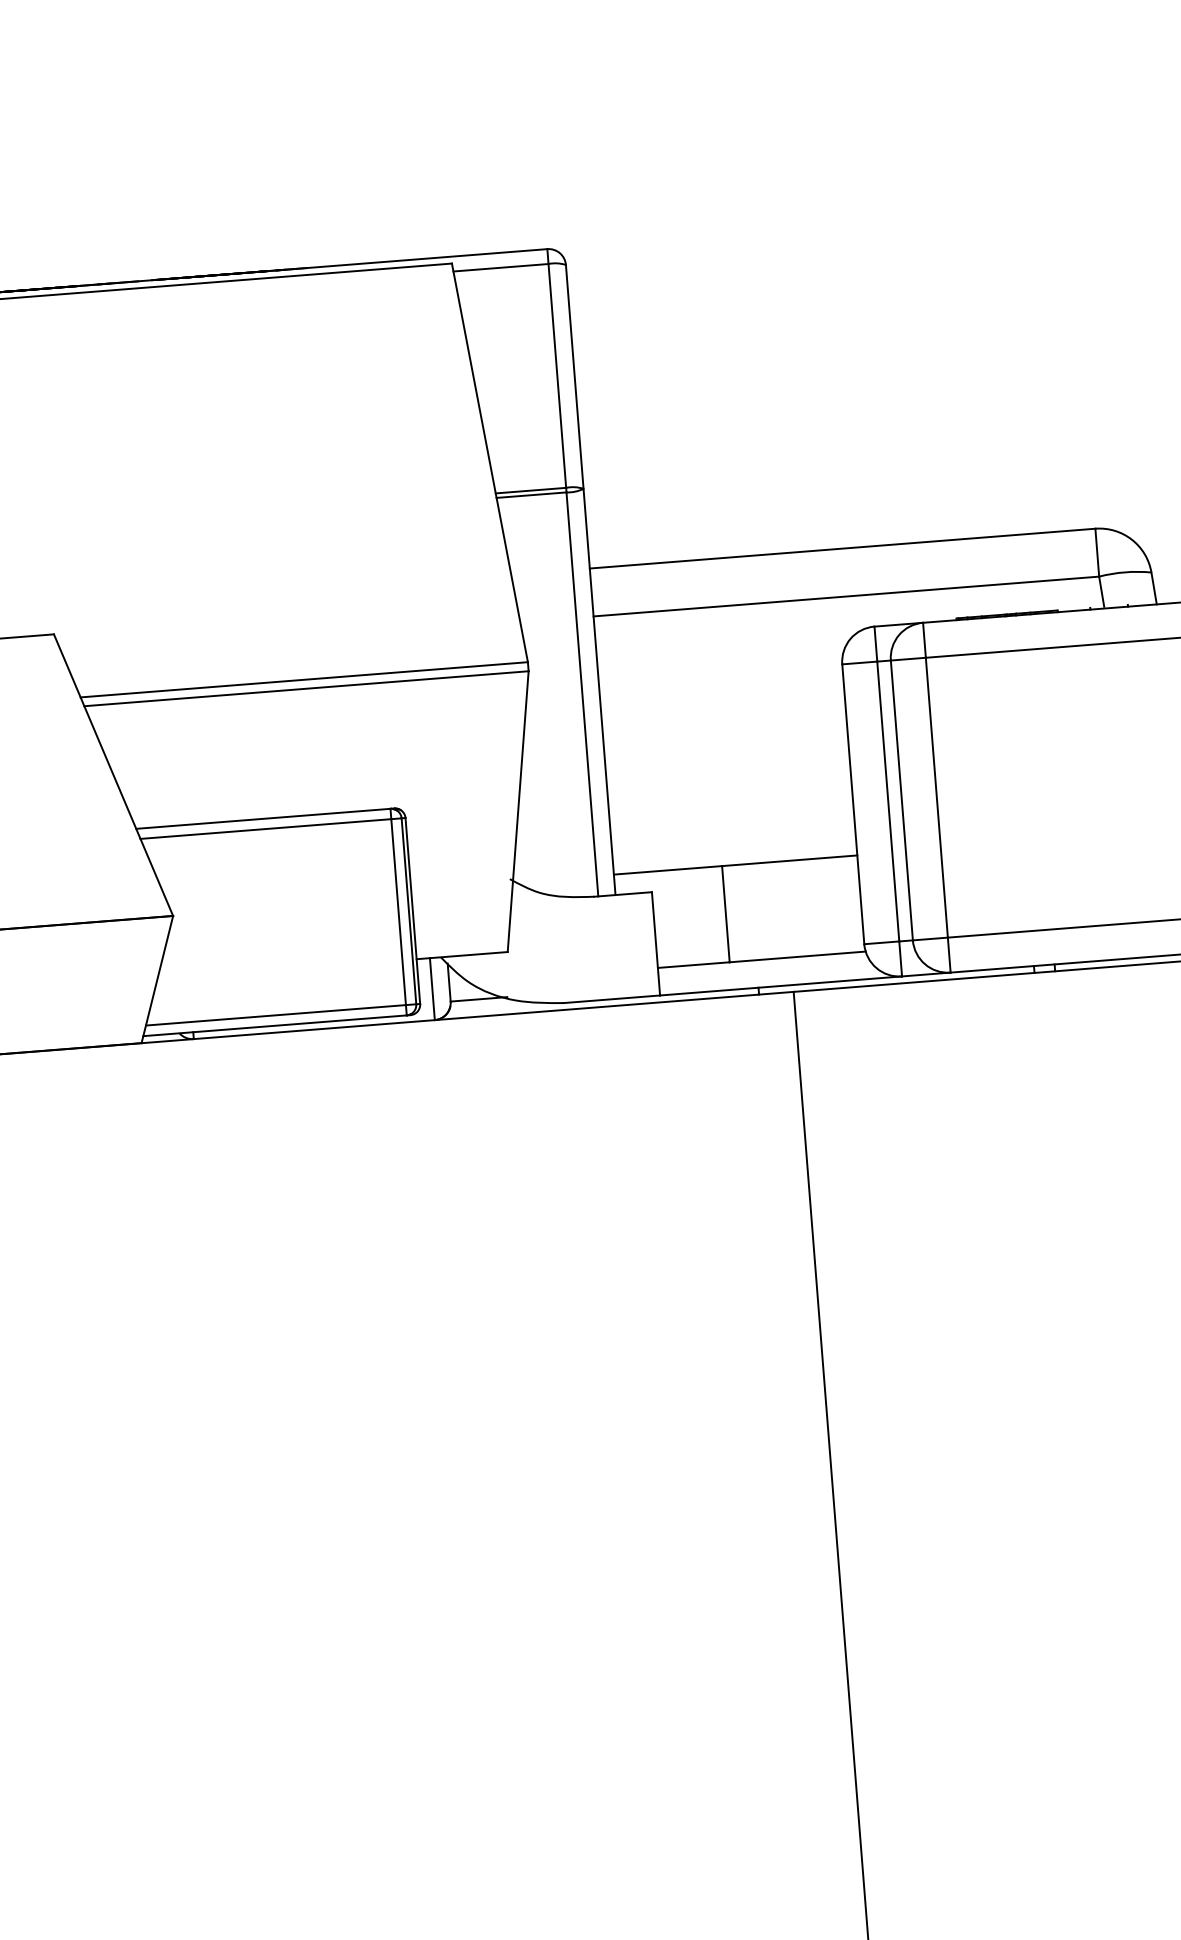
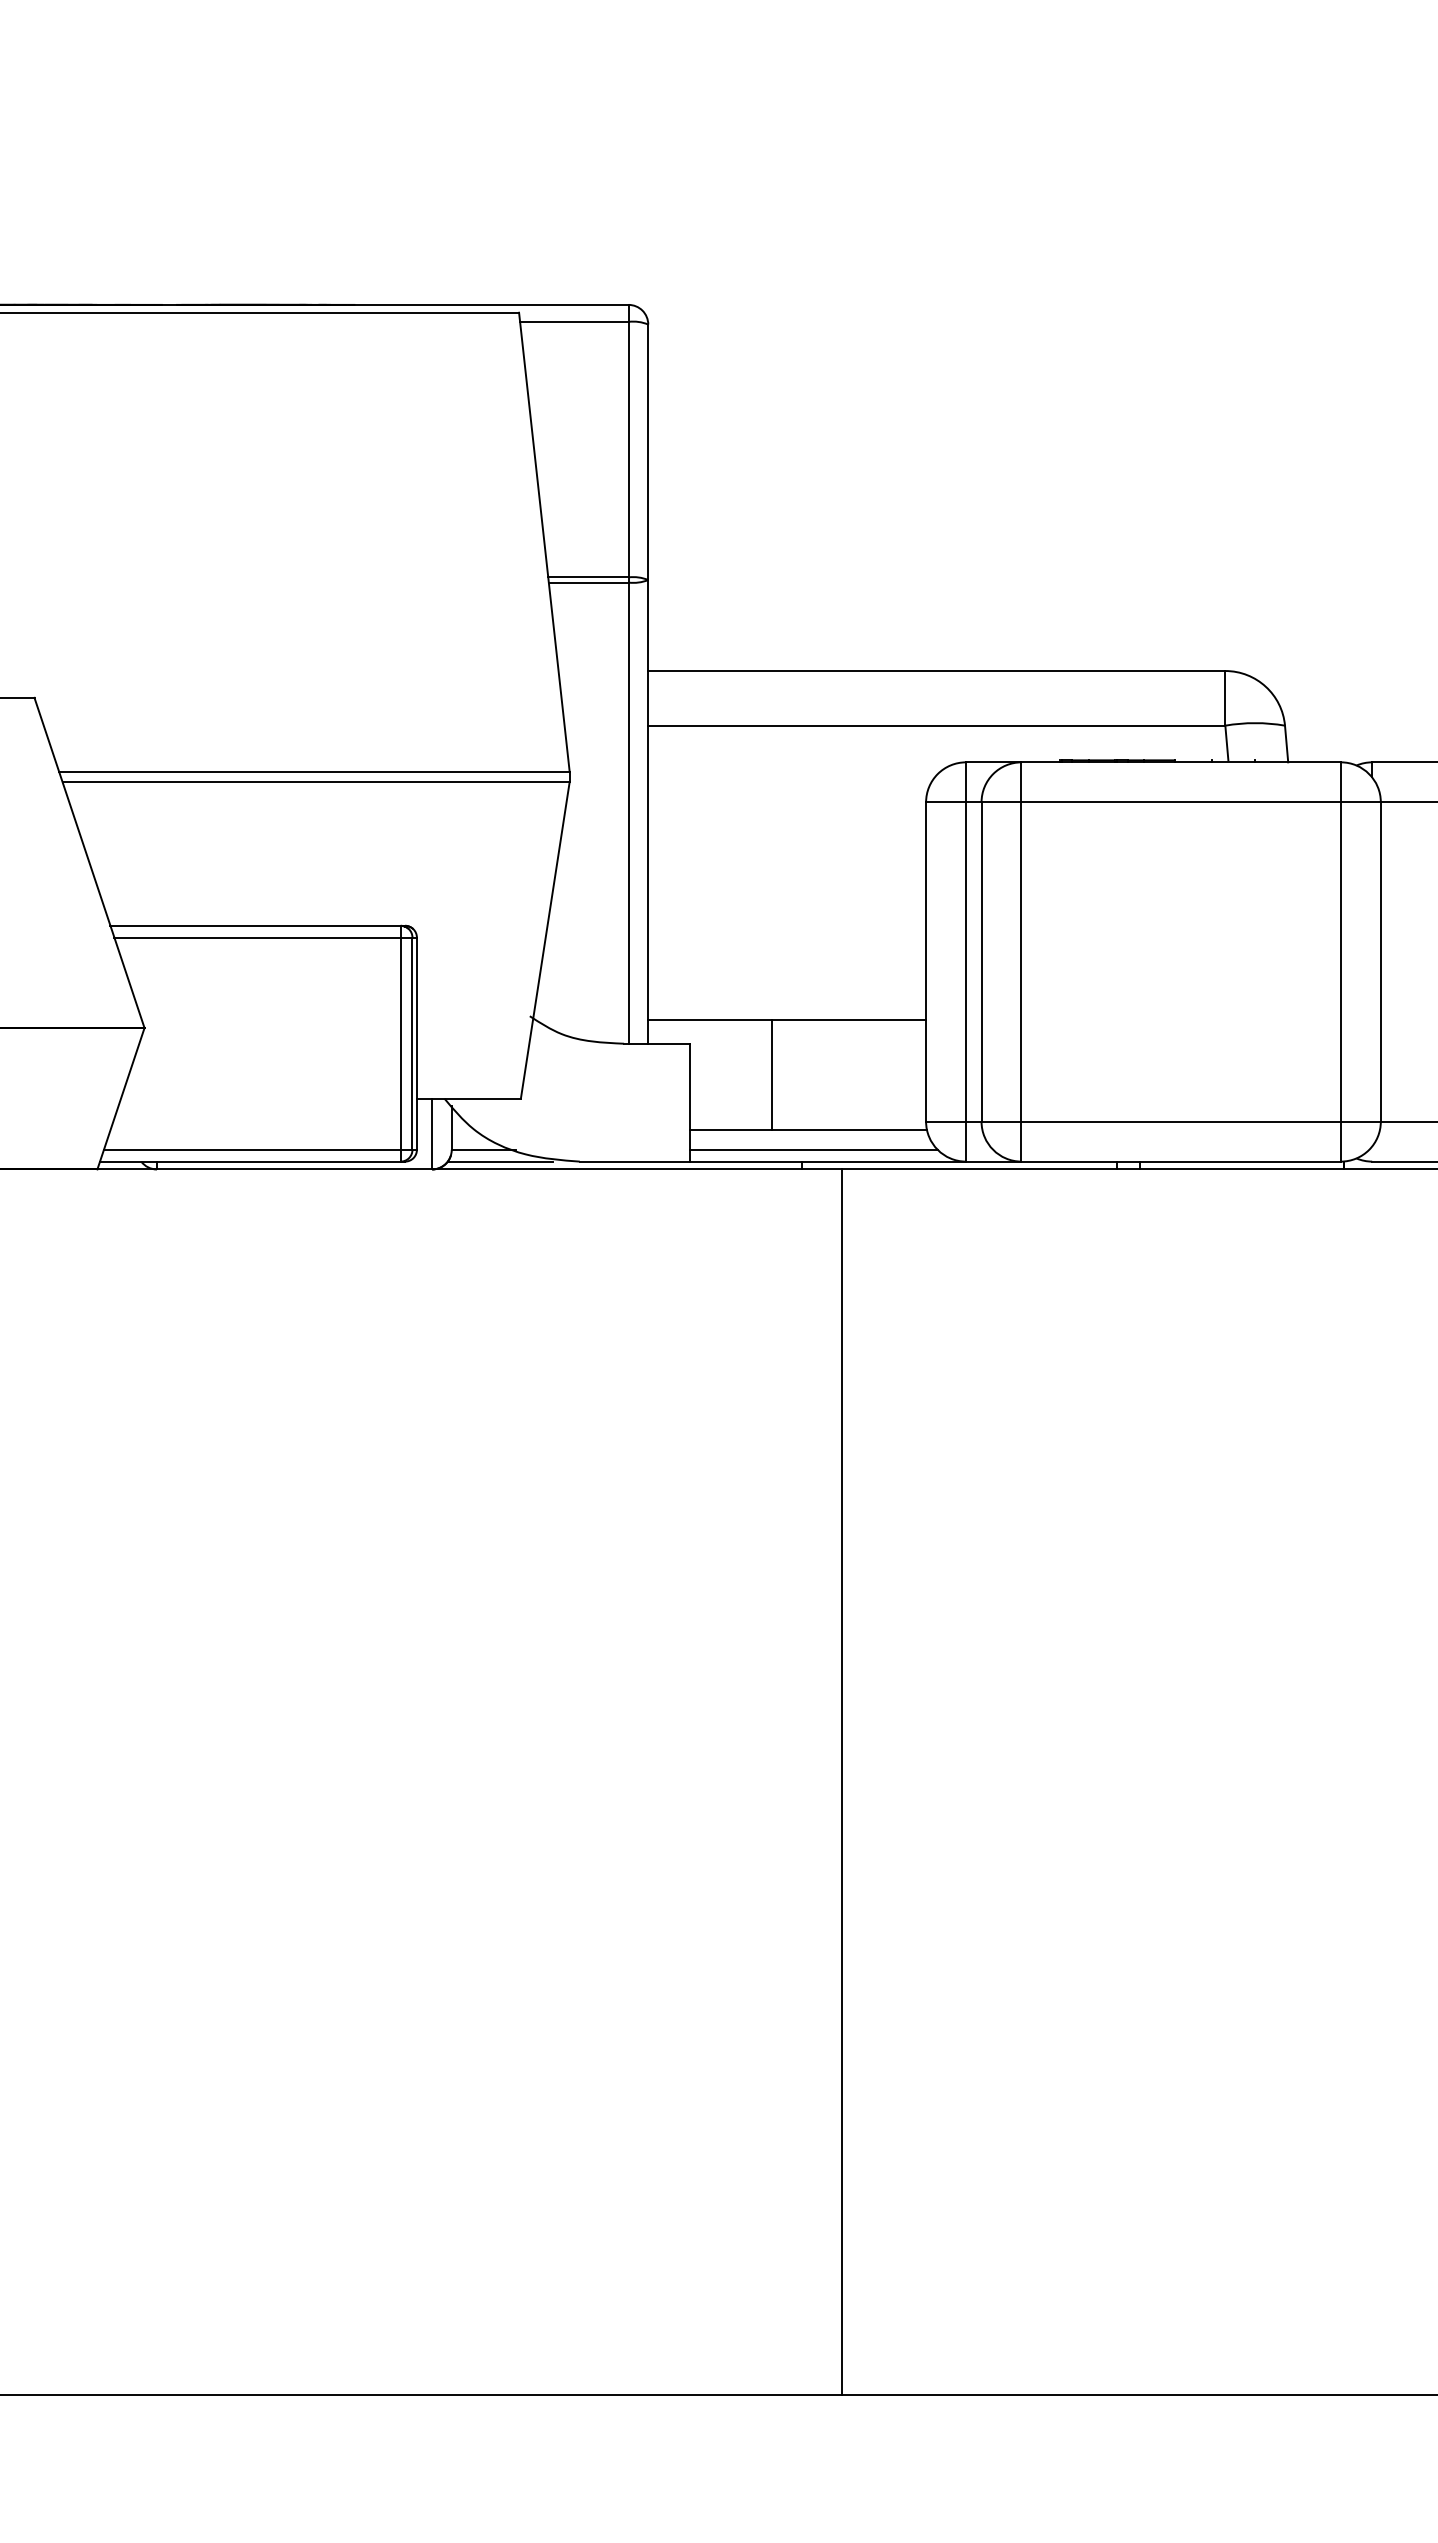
line: (767, 976) -> (813, 1149), added
line: (493, 1008) -> (499, 1161), added

